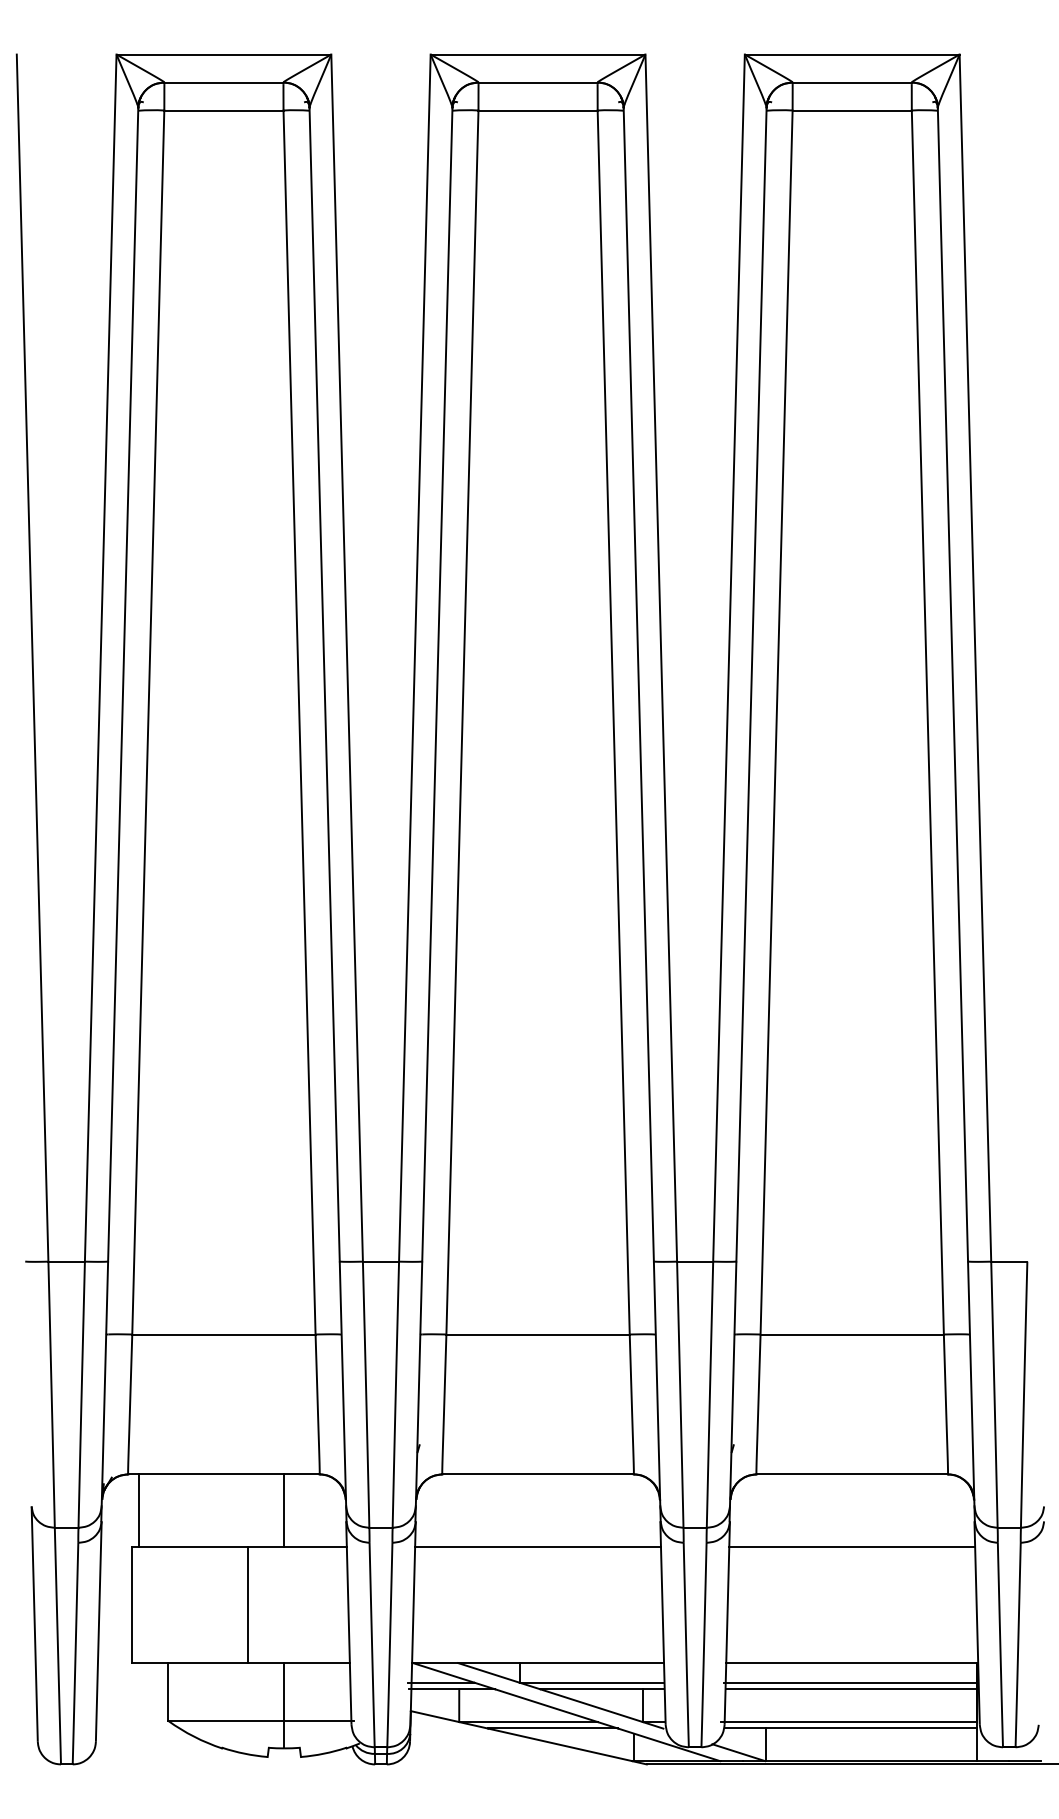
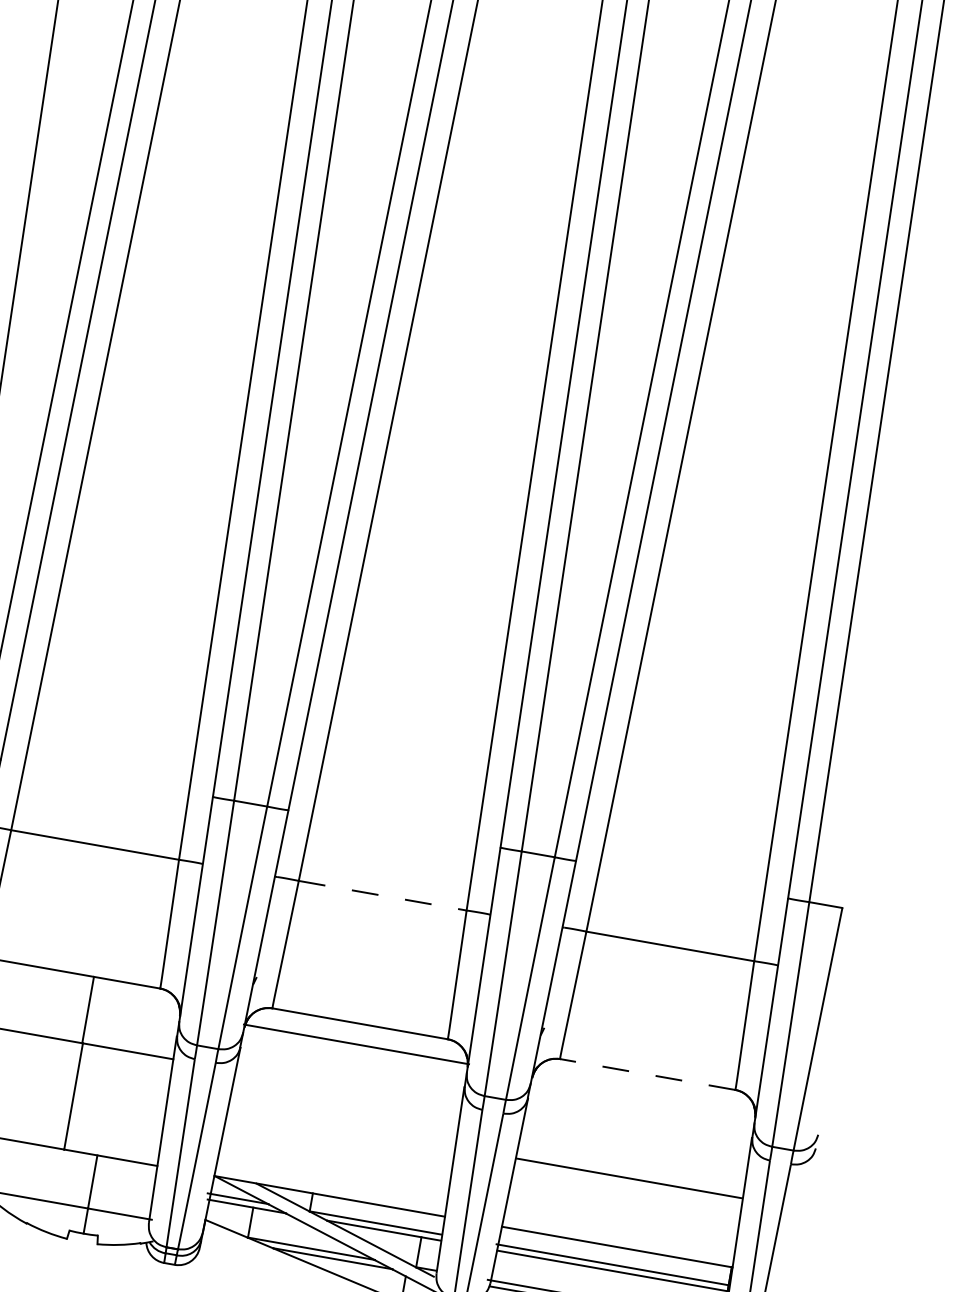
line: (538, 1334) -> (383, 895), solid -> dashed
line: (852, 1474) -> (647, 1074), solid -> dashed
line: (284, 1510) -> (88, 1009), moved
line: (537, 1546) -> (356, 1043), moved
line: (852, 1546) -> (629, 1178), moved

